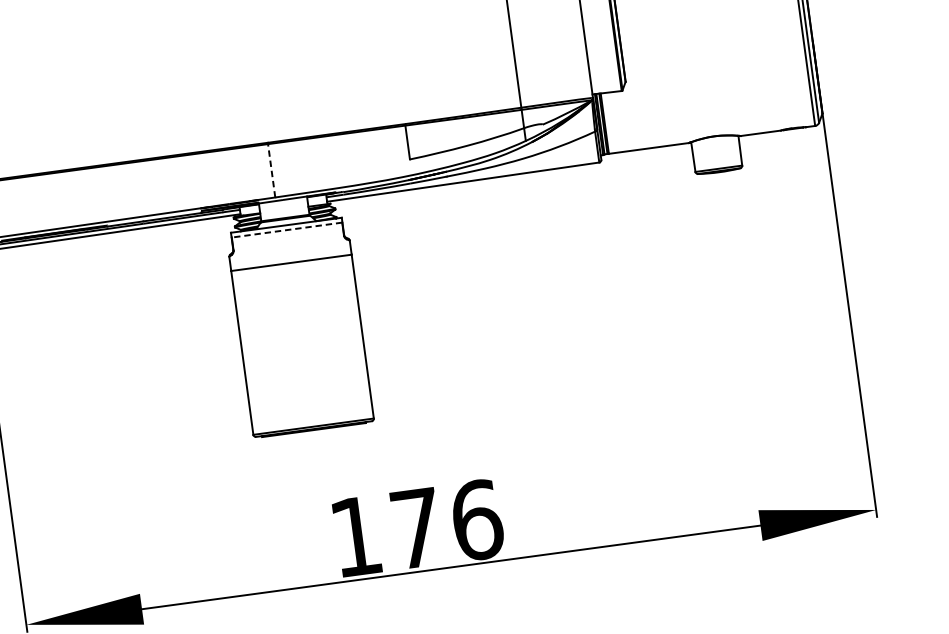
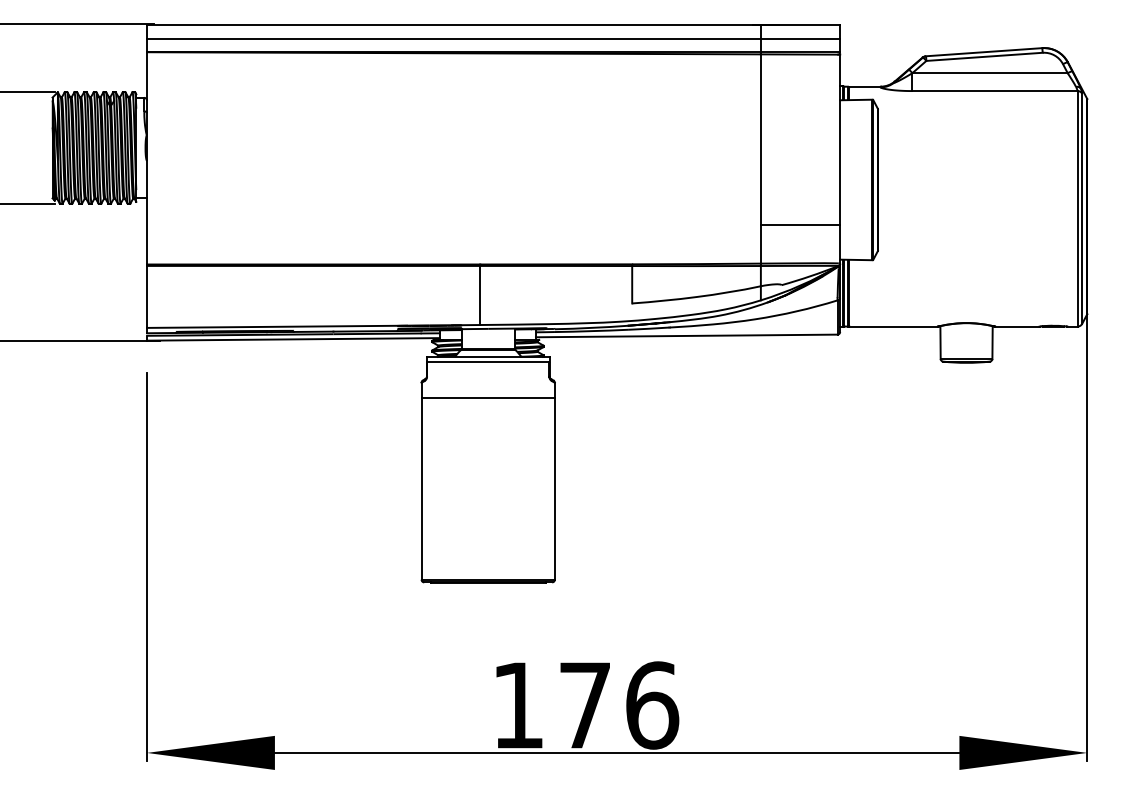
line: (552, 68) -> (800, 225), added
line: (271, 170) -> (480, 295), dashed -> solid
line: (286, 230) -> (487, 362), dashed -> solid

